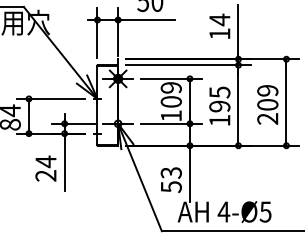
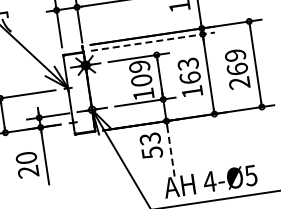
line: (188, 65) -> (153, 41), solid -> dashed
text: (219, 99) -> (188, 71), 195 -> 163
text: (267, 104) -> (237, 69), 209 -> 269
text: (45, 161) -> (25, 157), 24 -> 20
line: (189, 176) -> (170, 151), solid -> dashed
text: (170, 180) -> (150, 146), moved

